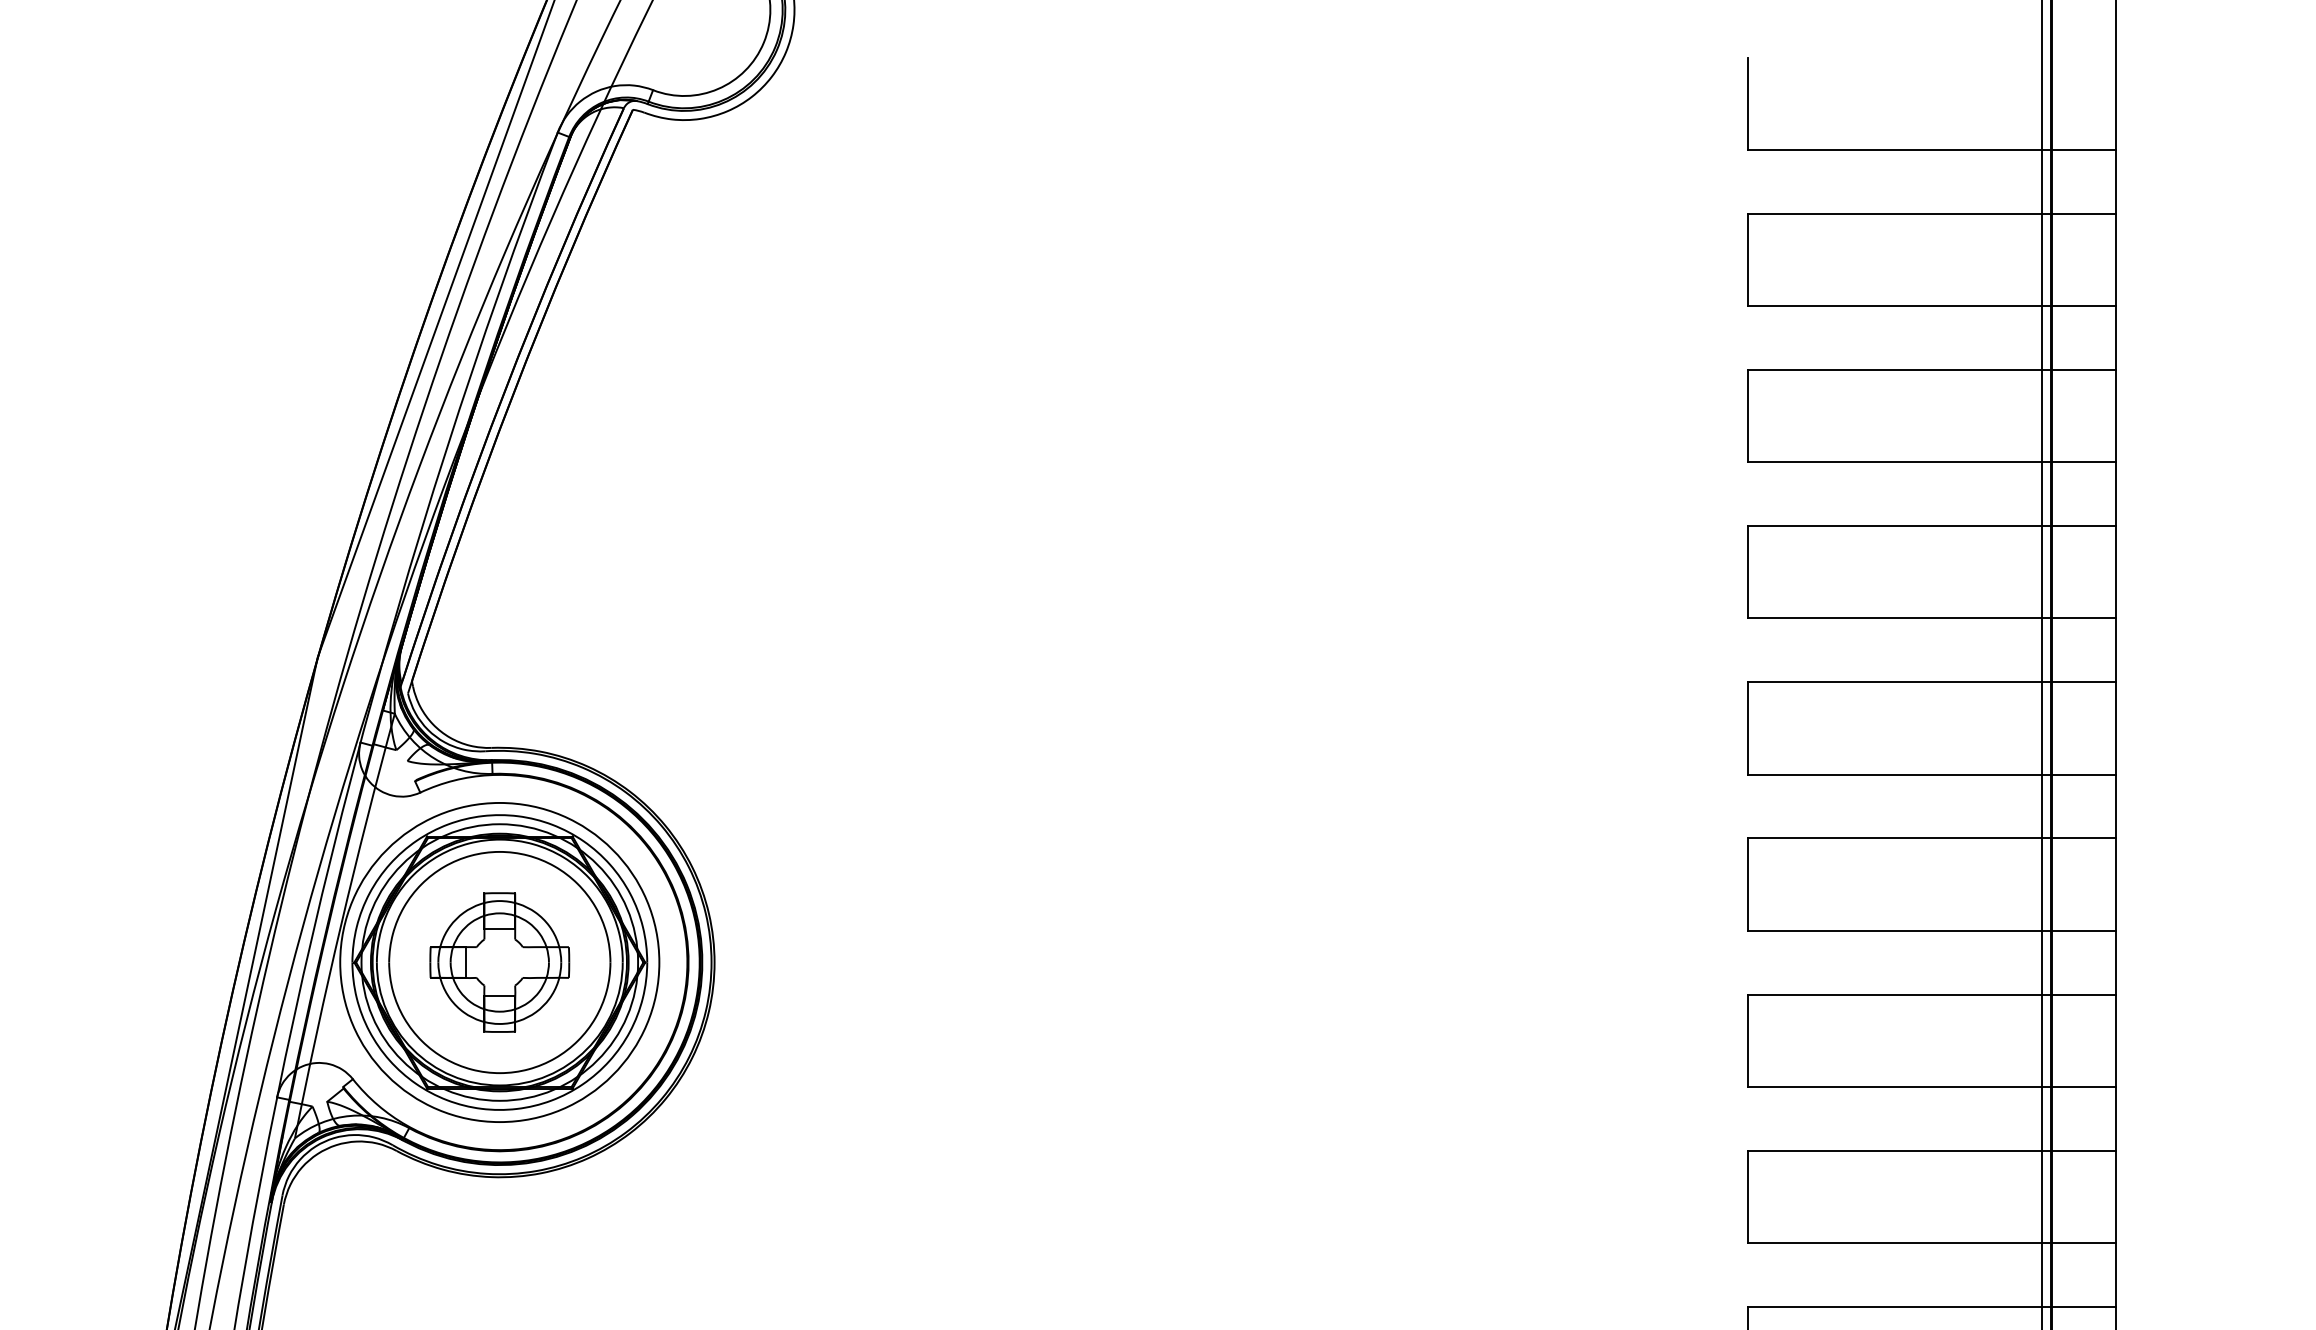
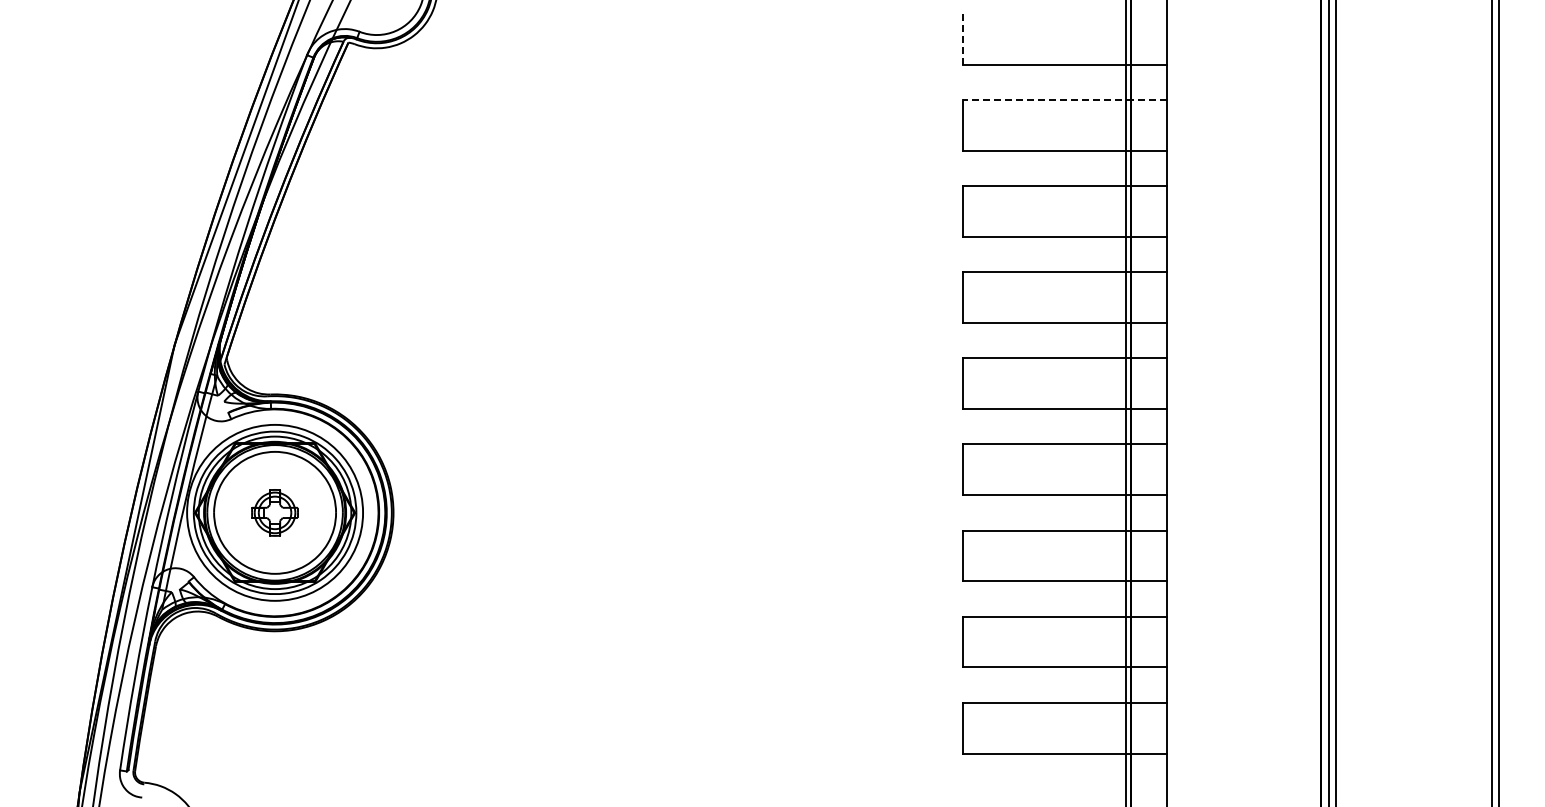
line: (1748, 104) -> (963, 39), solid -> dashed
line: (1931, 214) -> (1064, 100), solid -> dashed
part: (498, 961) -> (274, 512), size x0.6

